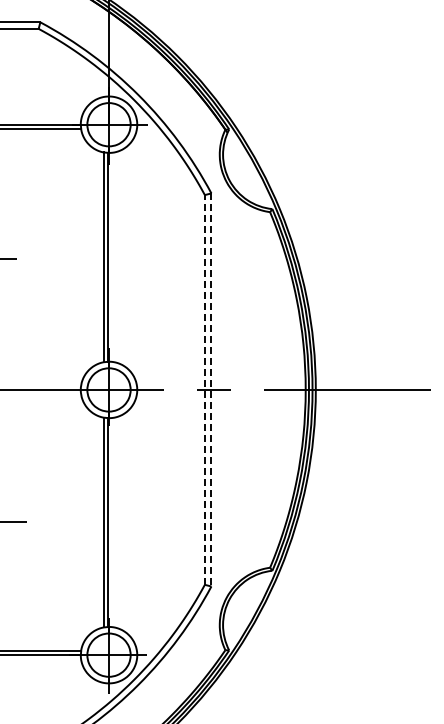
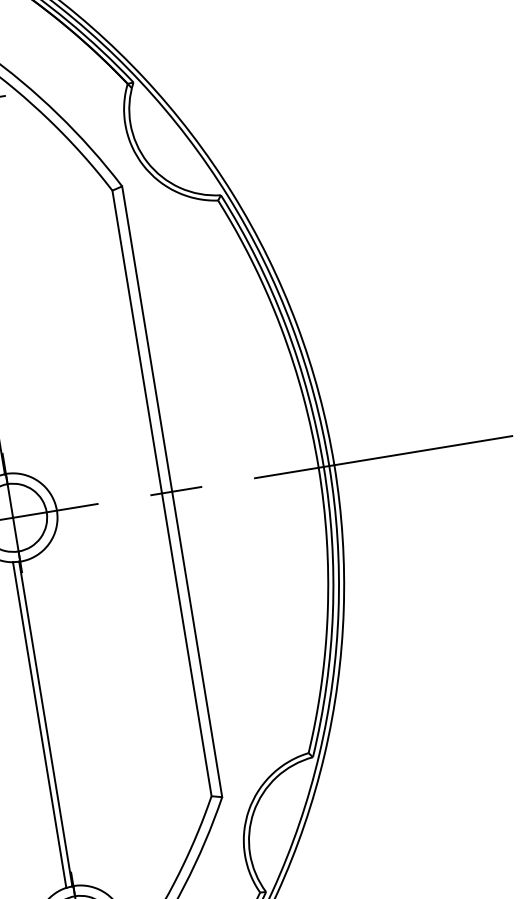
line: (204, 389) -> (161, 492), dashed -> solid
line: (211, 389) -> (172, 491), dashed -> solid

